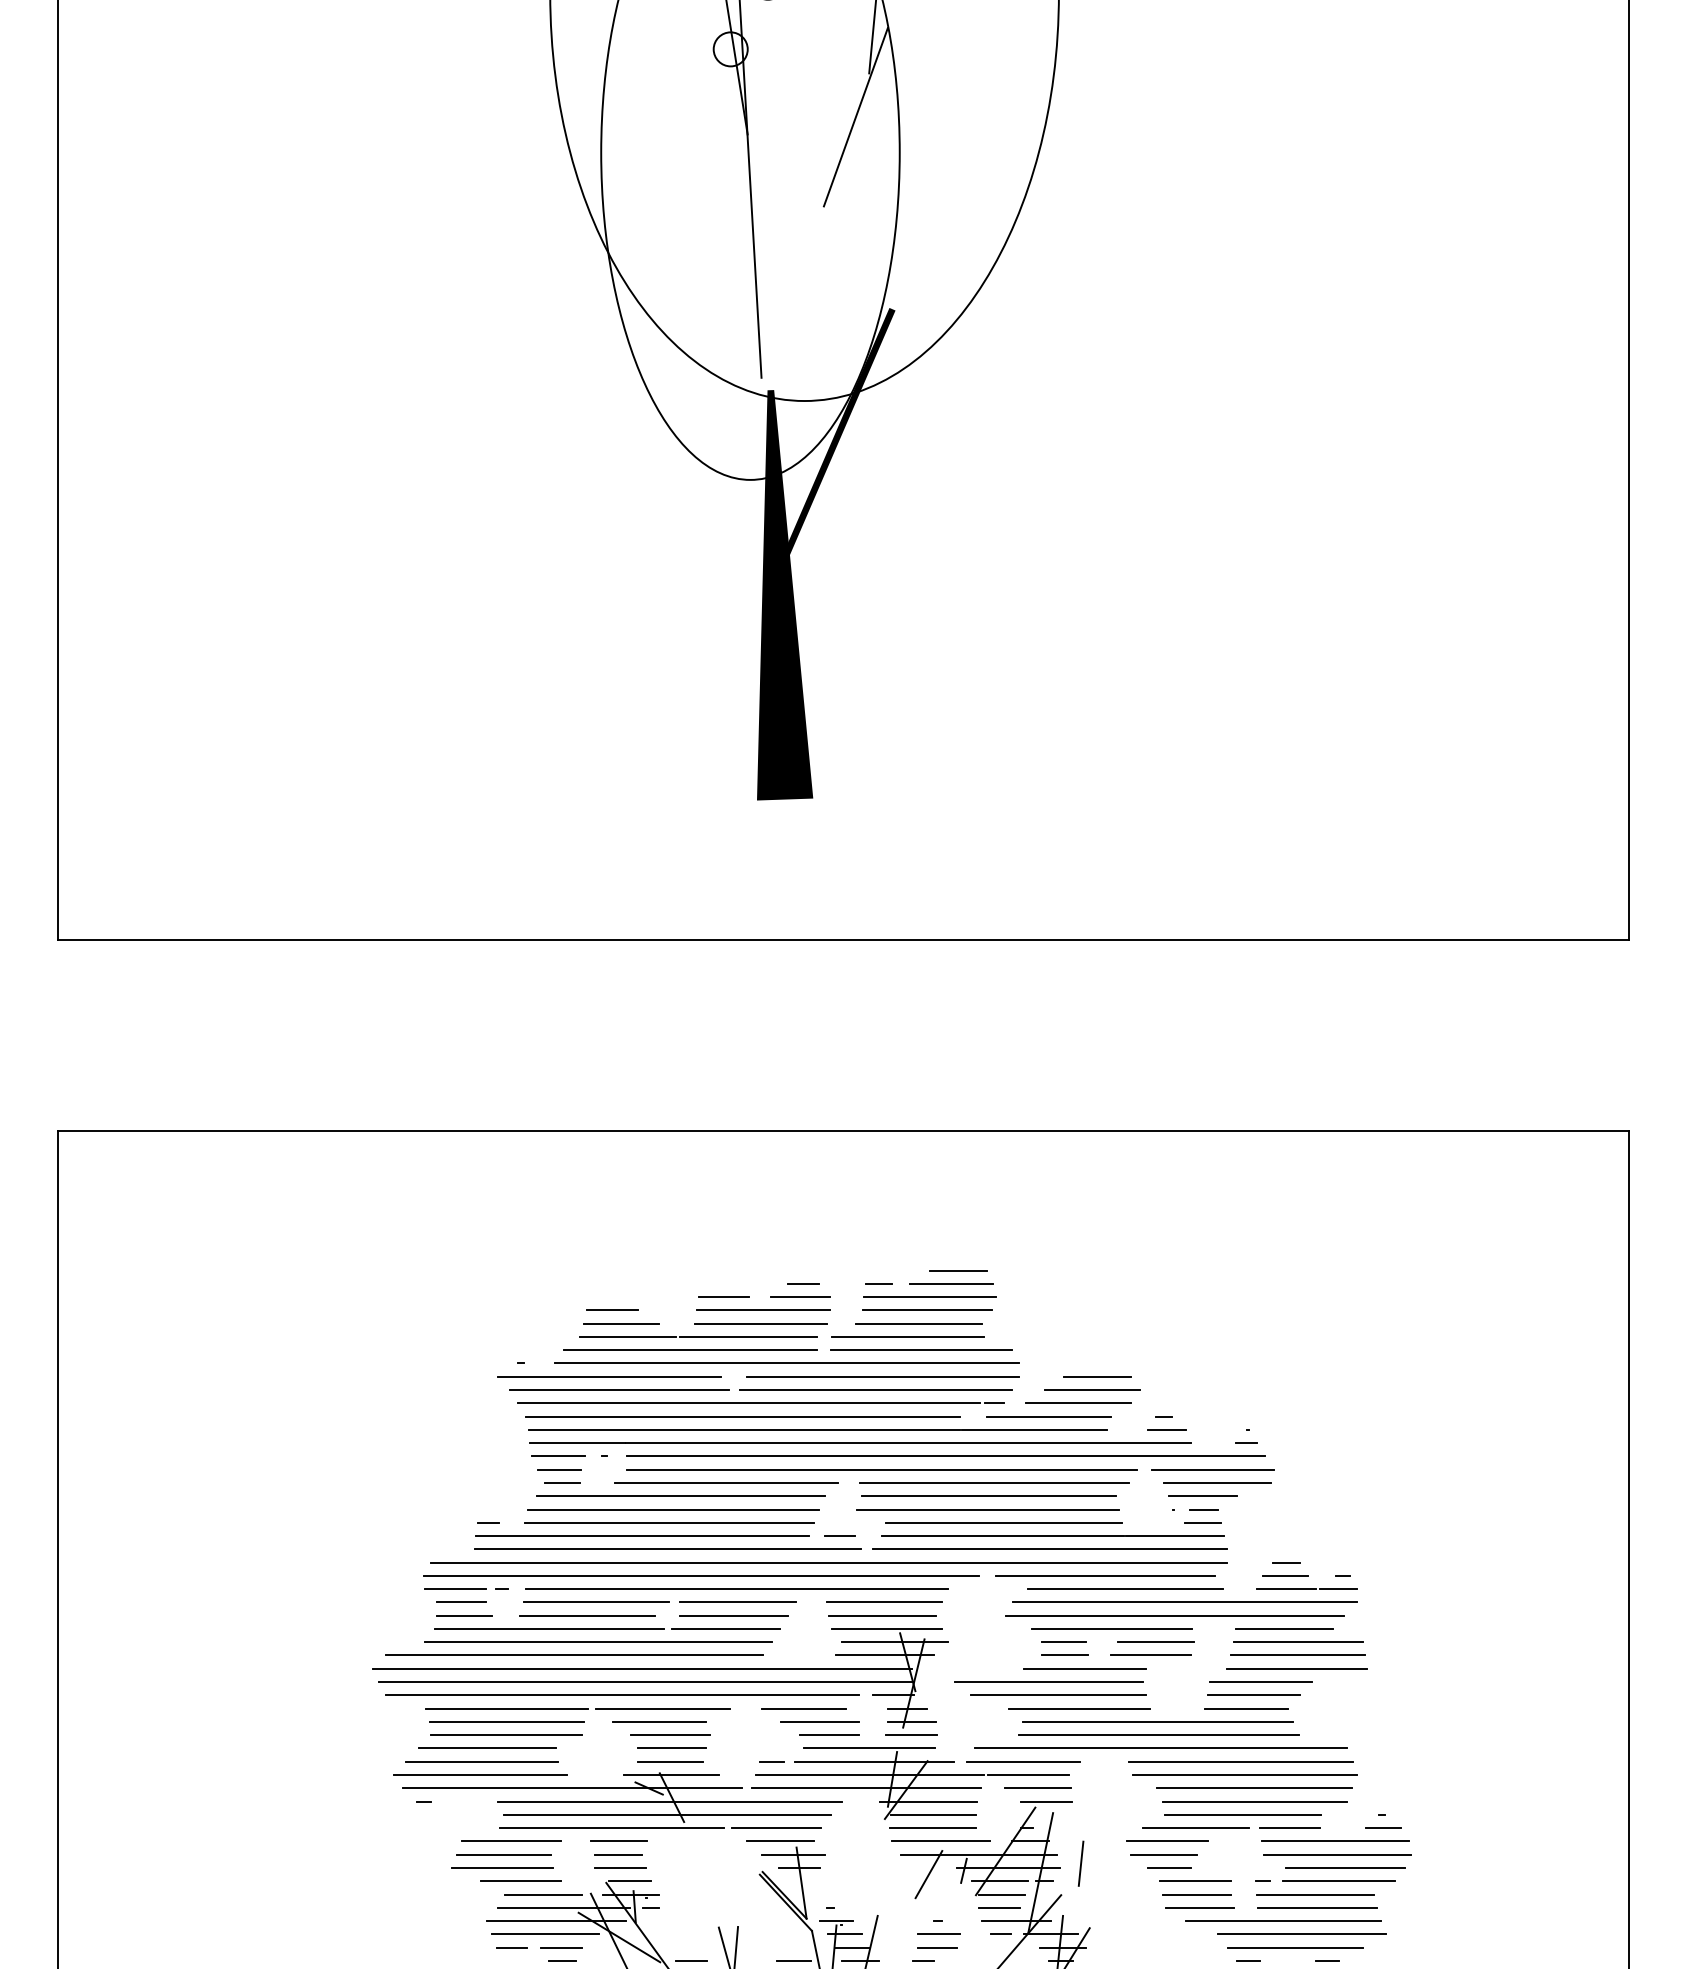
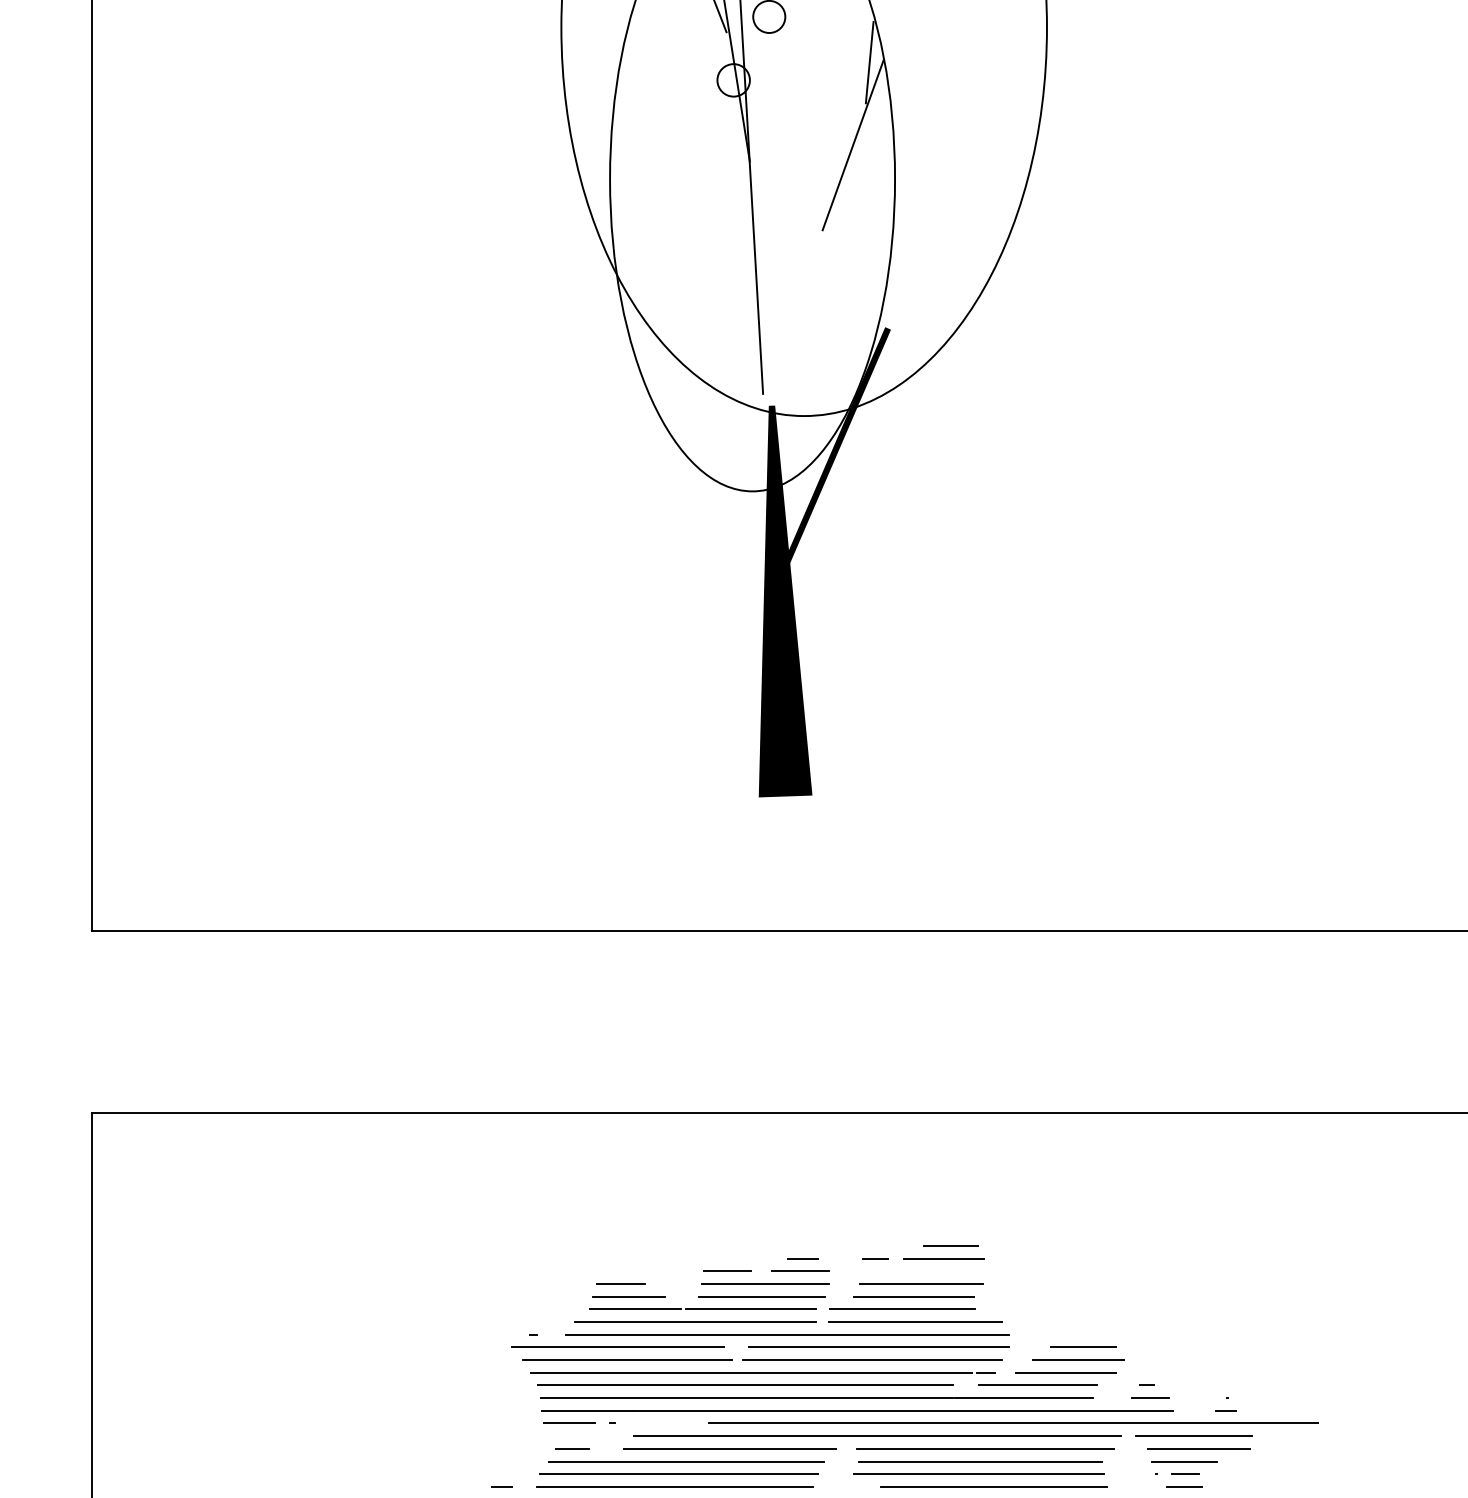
line: (930, 1297) -> (924, 1271), removed
line: (945, 1455) -> (1012, 1422), moved
line: (559, 1469) -> (570, 1436), removed

